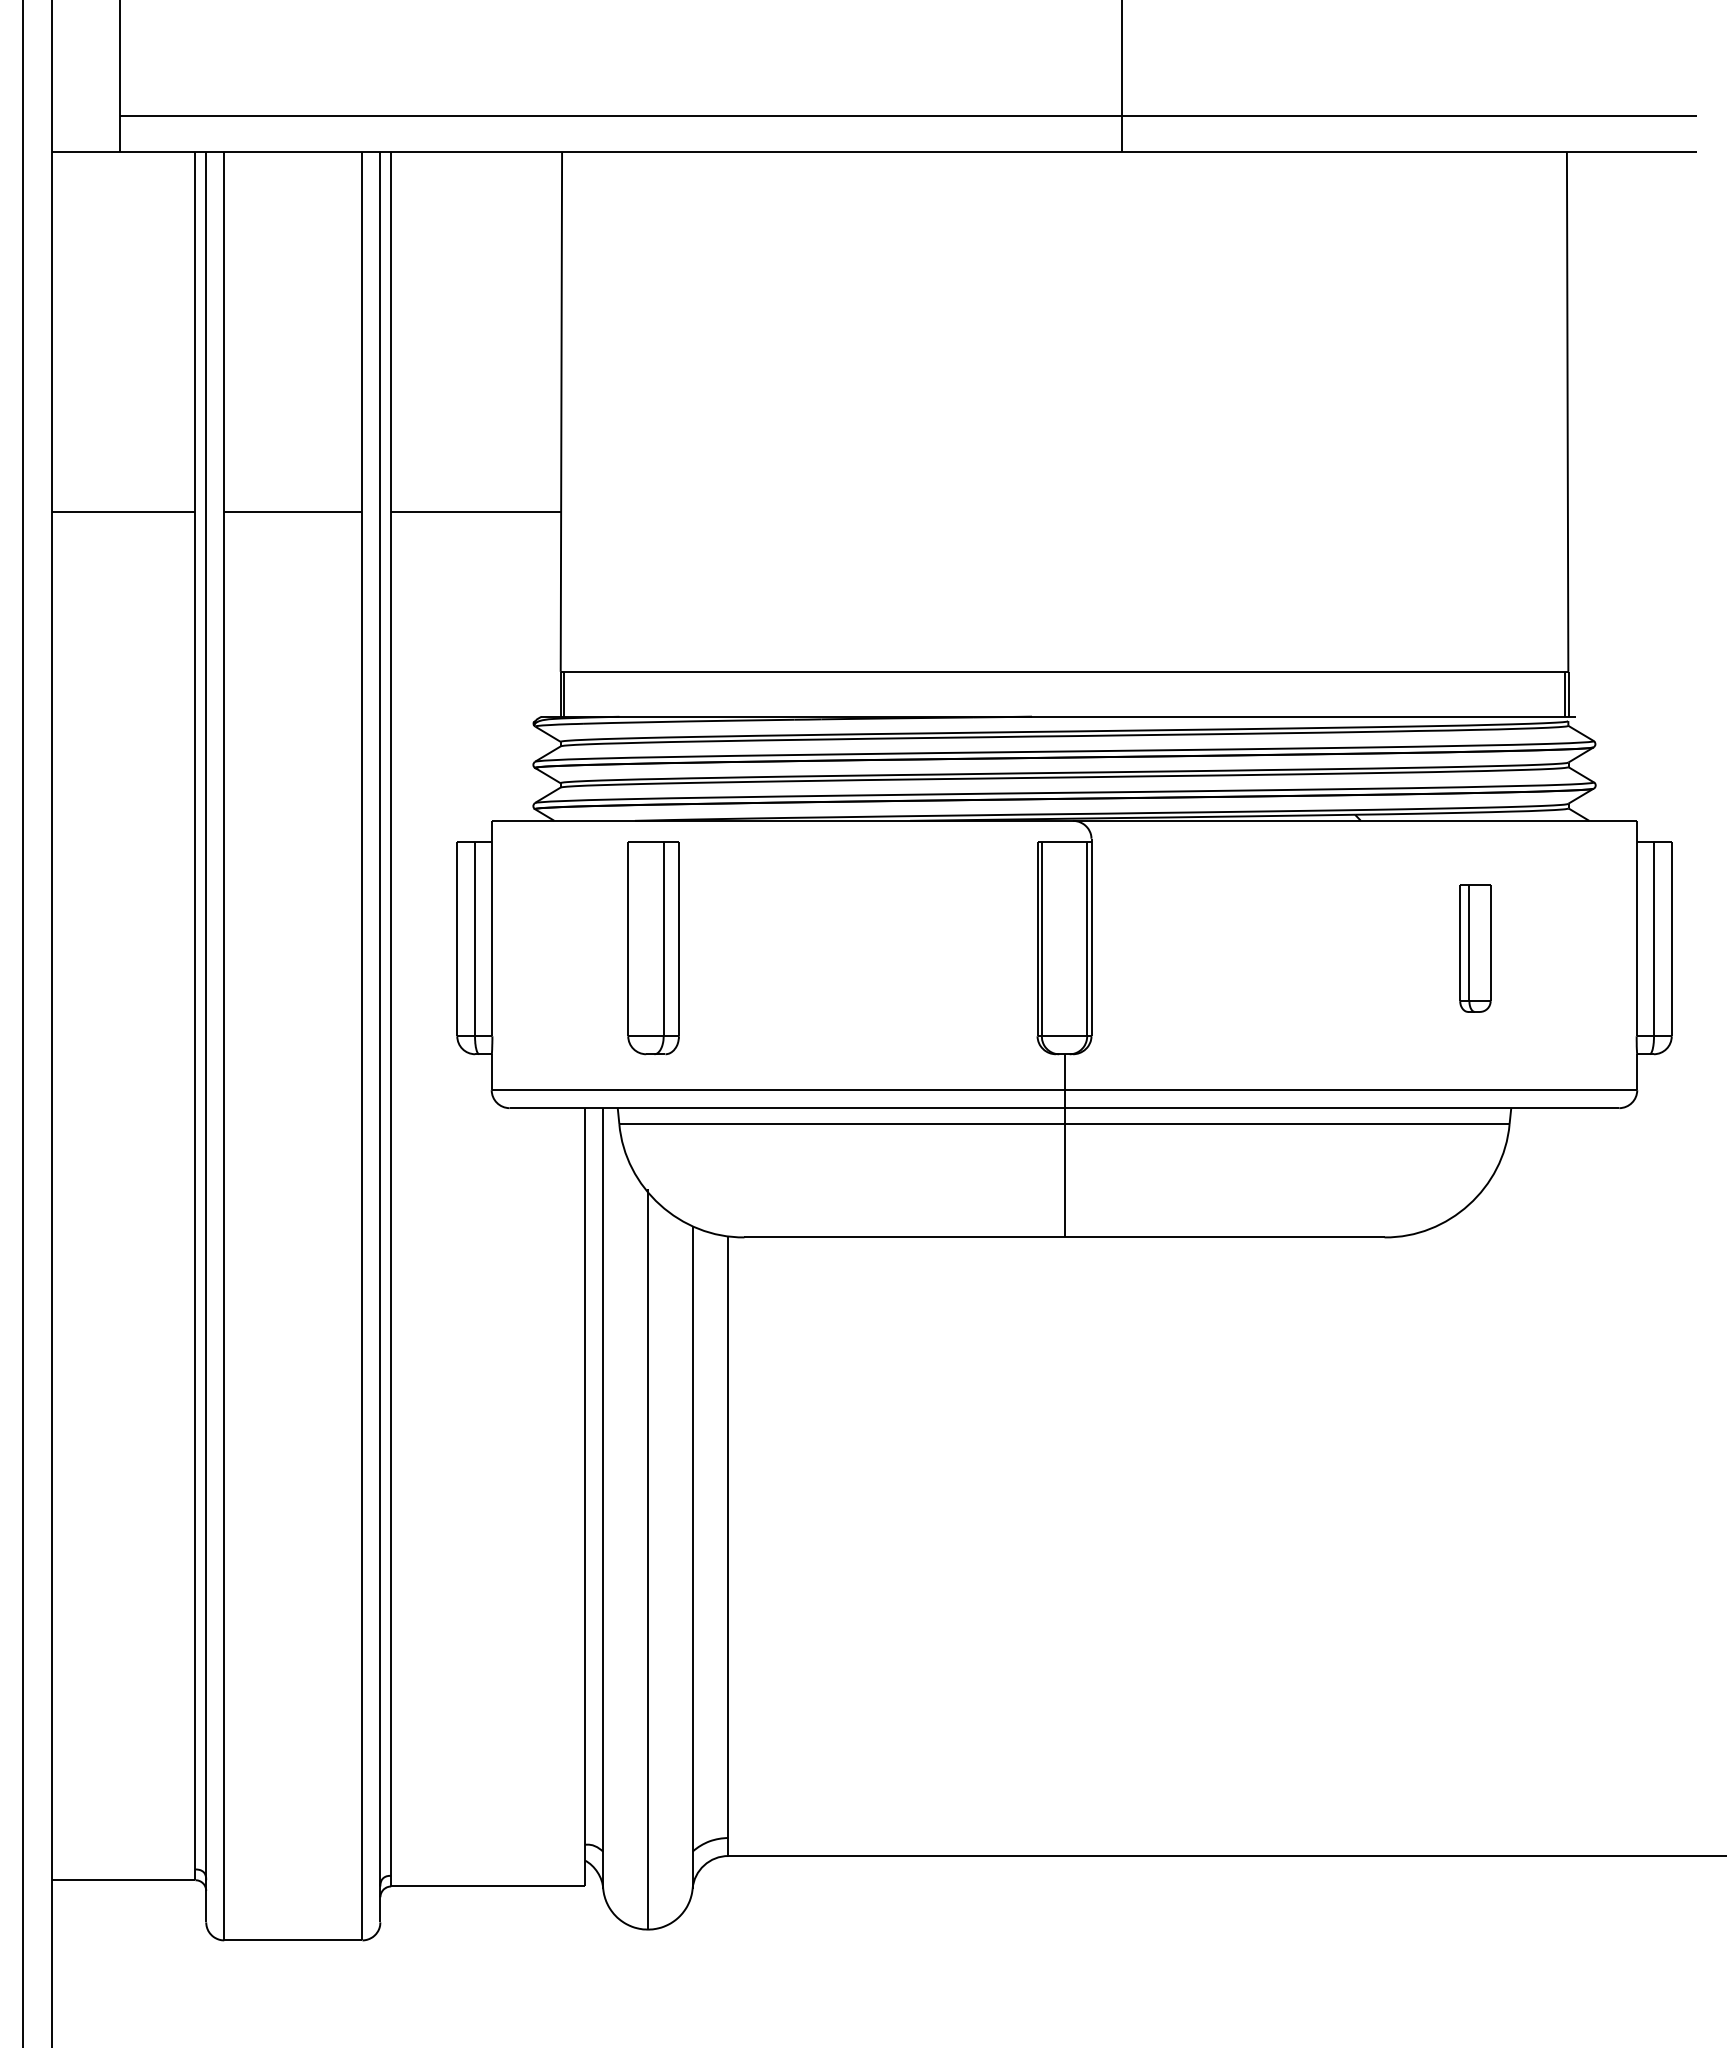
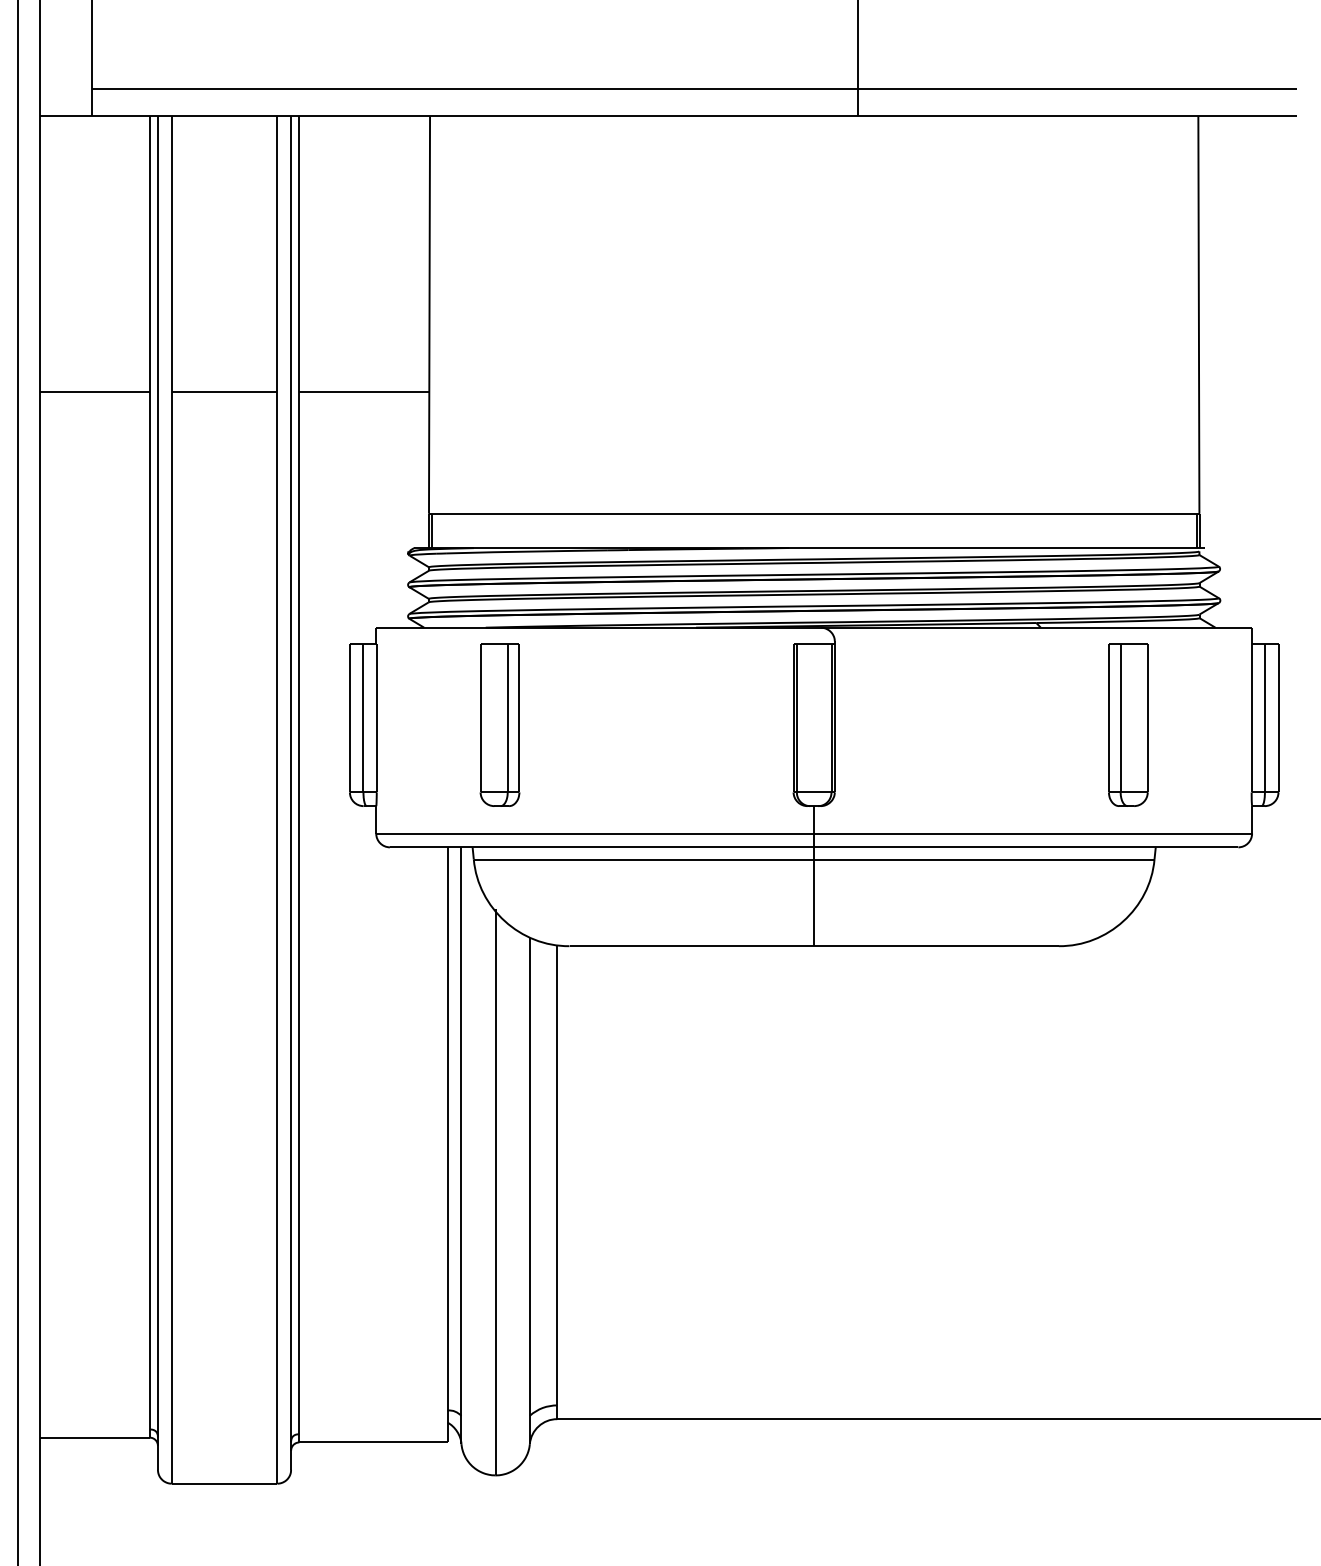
part: (1475, 948) -> (1128, 725), size x1.67

